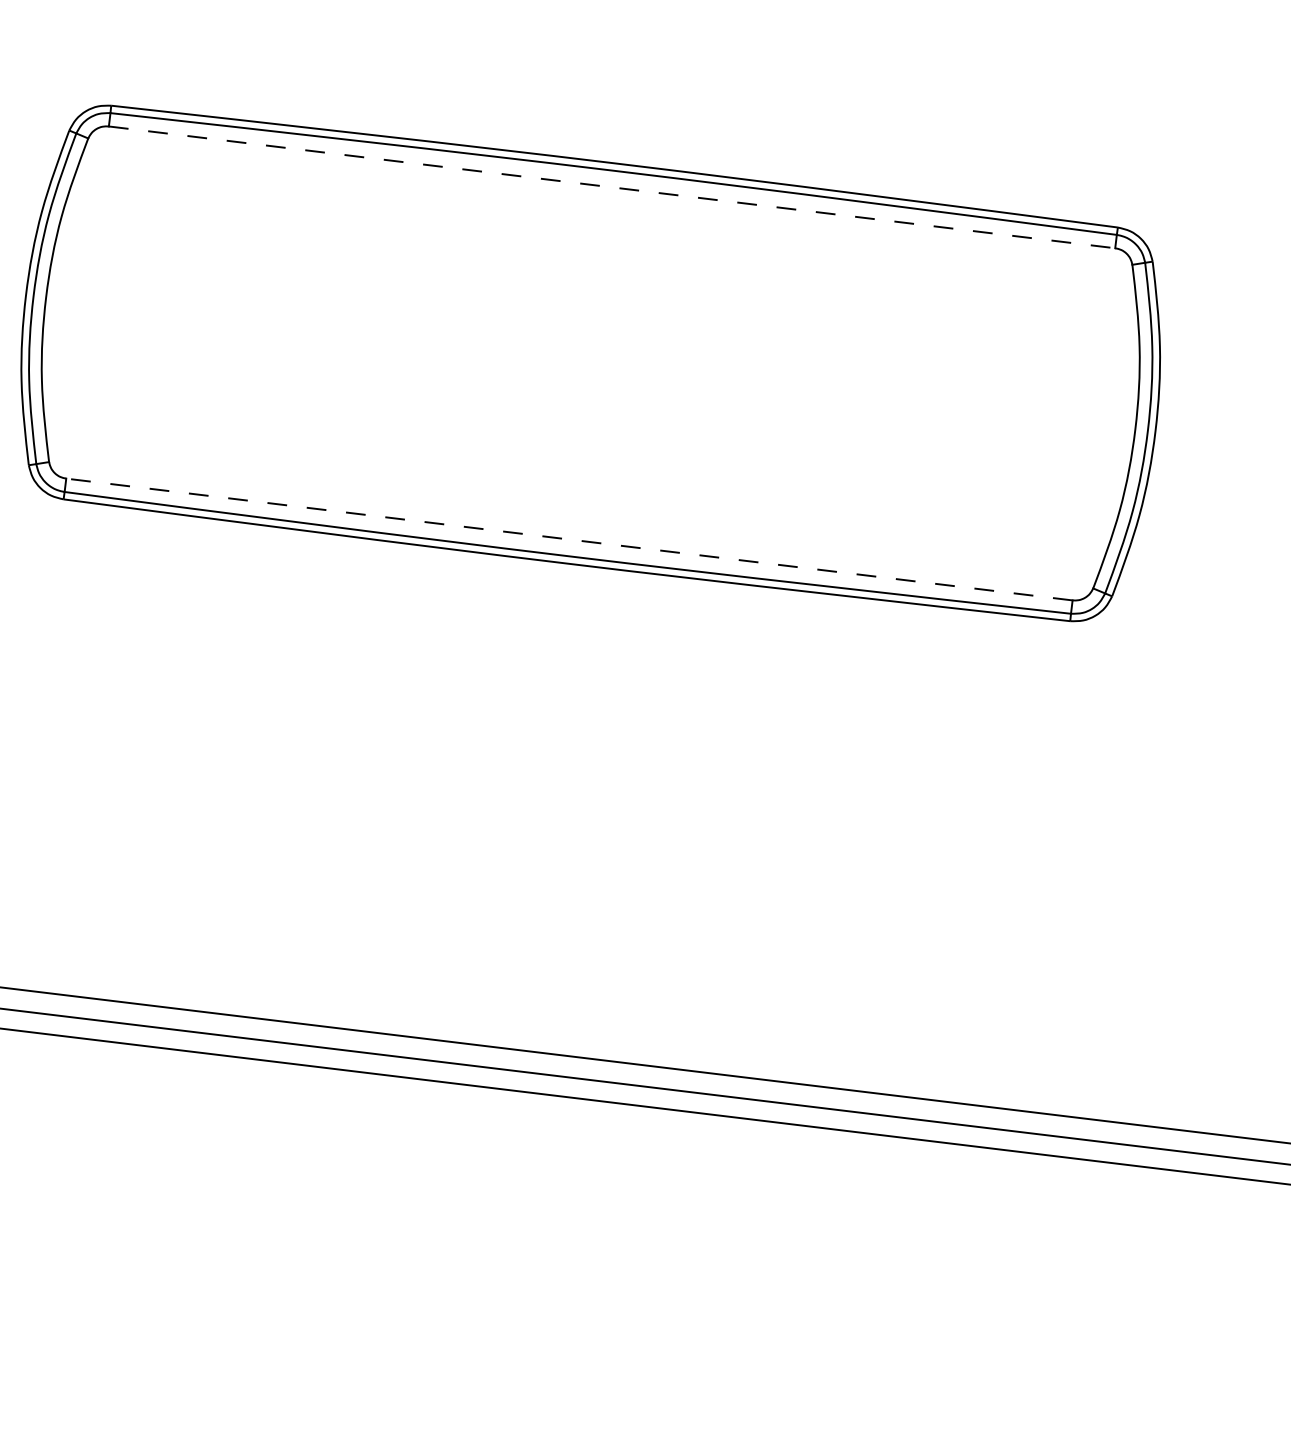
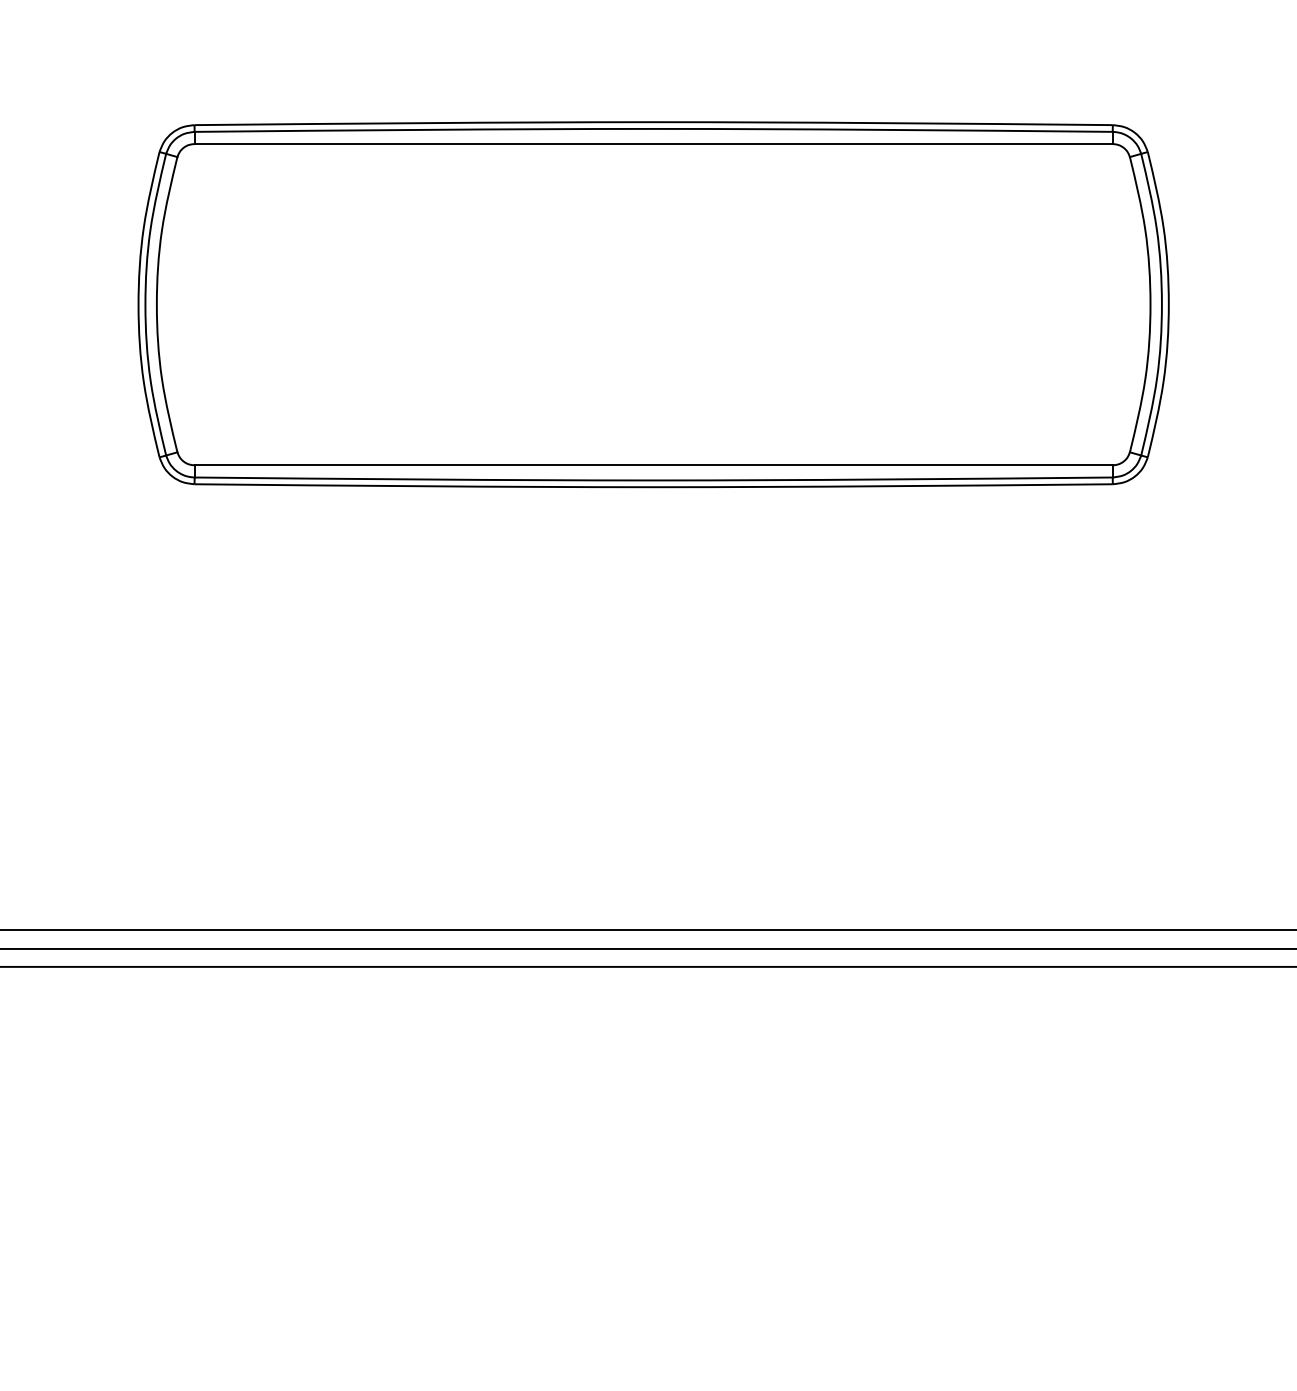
line: (612, 187) -> (654, 144), dashed -> solid
line: (569, 539) -> (653, 465), dashed -> solid

